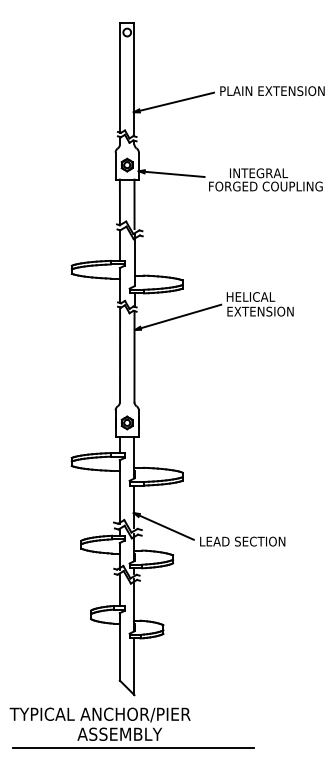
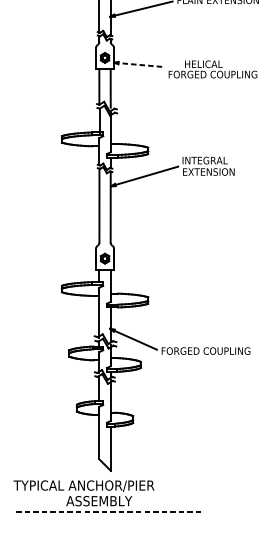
text: (259, 173) -> (208, 64), INTEGRAL -> HELICAL
line: (172, 174) -> (140, 65), solid -> dashed
text: (256, 296) -> (205, 160), HELICAL -> INTEGRAL
text: (257, 541) -> (206, 351), LEAD SECTION -> FORGED COUPLING
line: (133, 748) -> (109, 512), solid -> dashed

